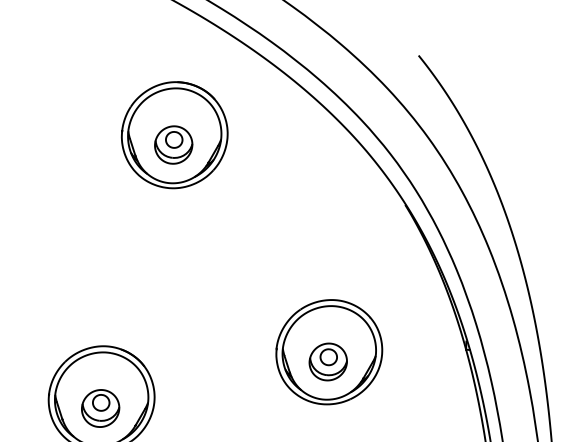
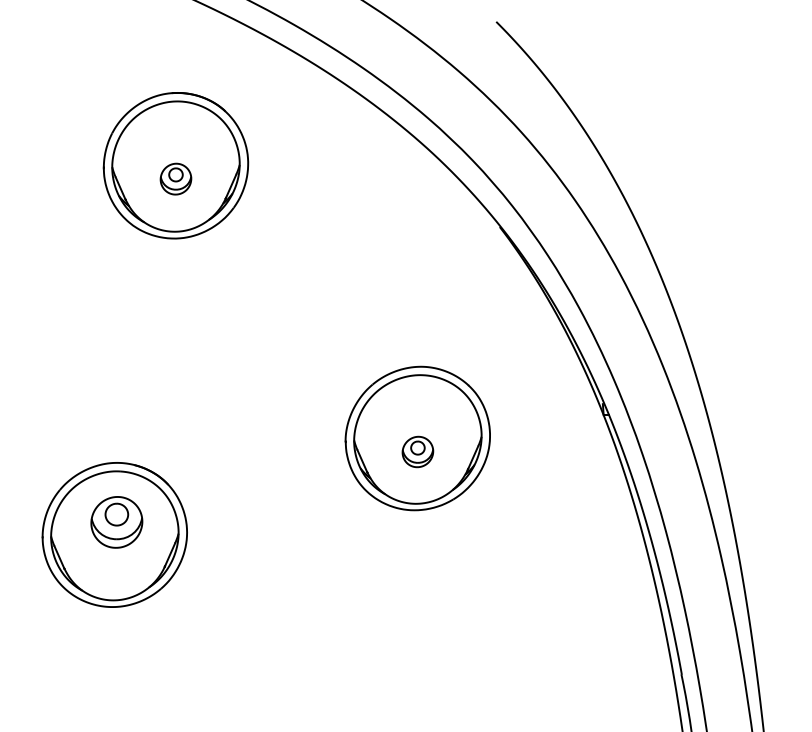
part: (173, 144) -> (175, 178), size x0.6
part: (328, 361) -> (417, 451), size x0.6
part: (100, 408) -> (116, 522), moved

